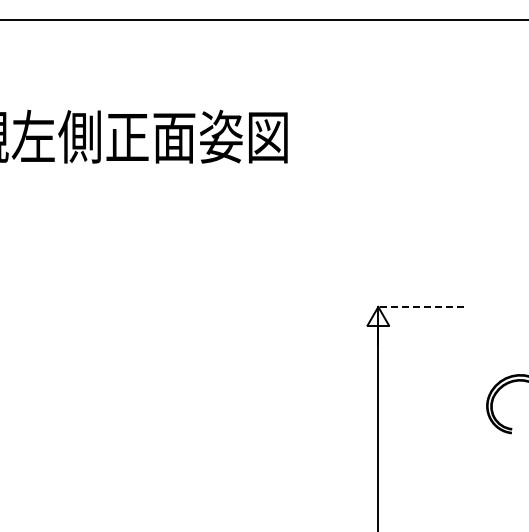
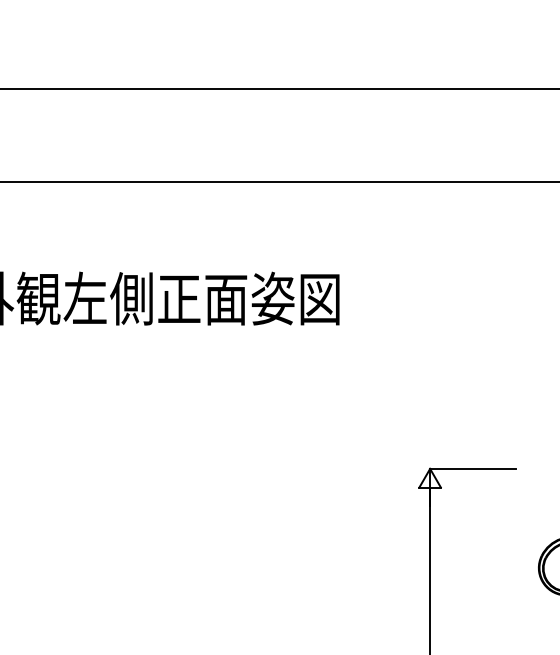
line: (420, 306) -> (472, 468), dashed -> solid

